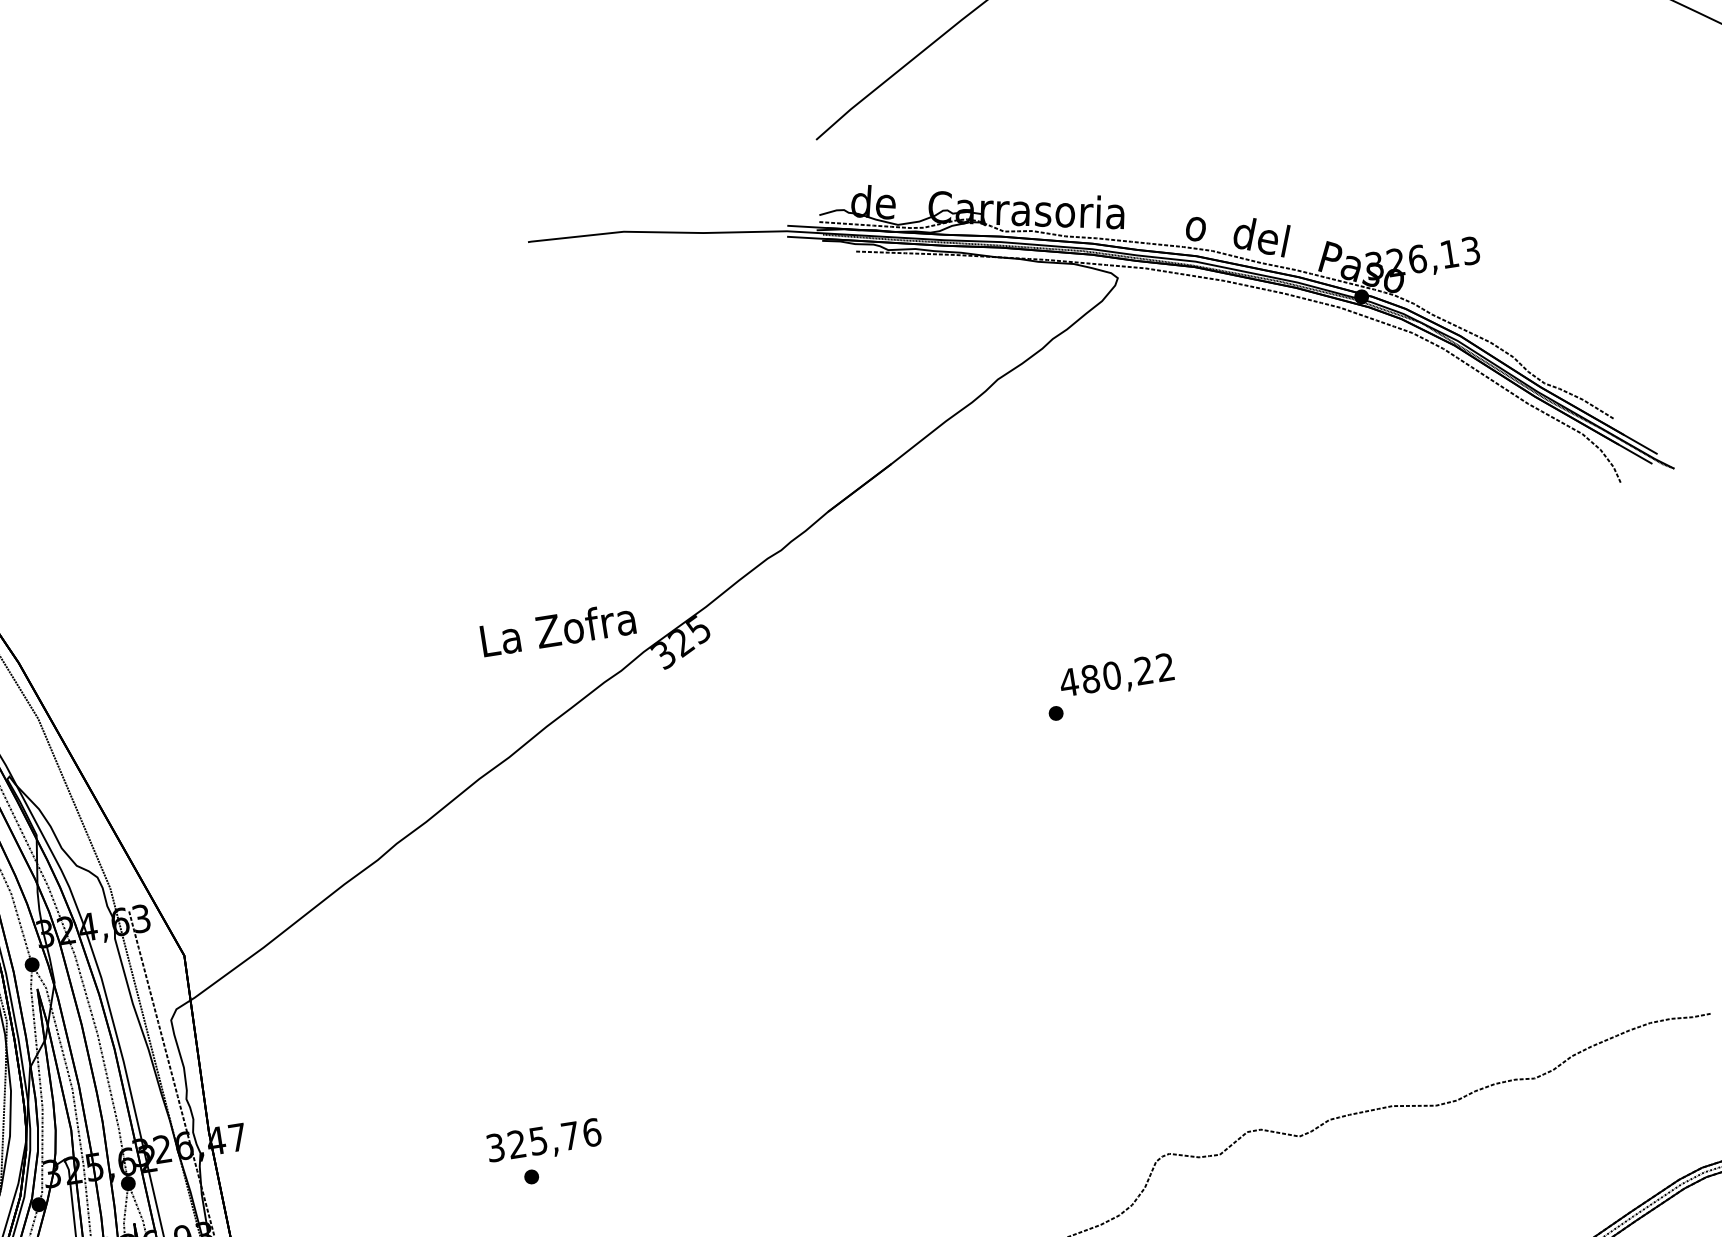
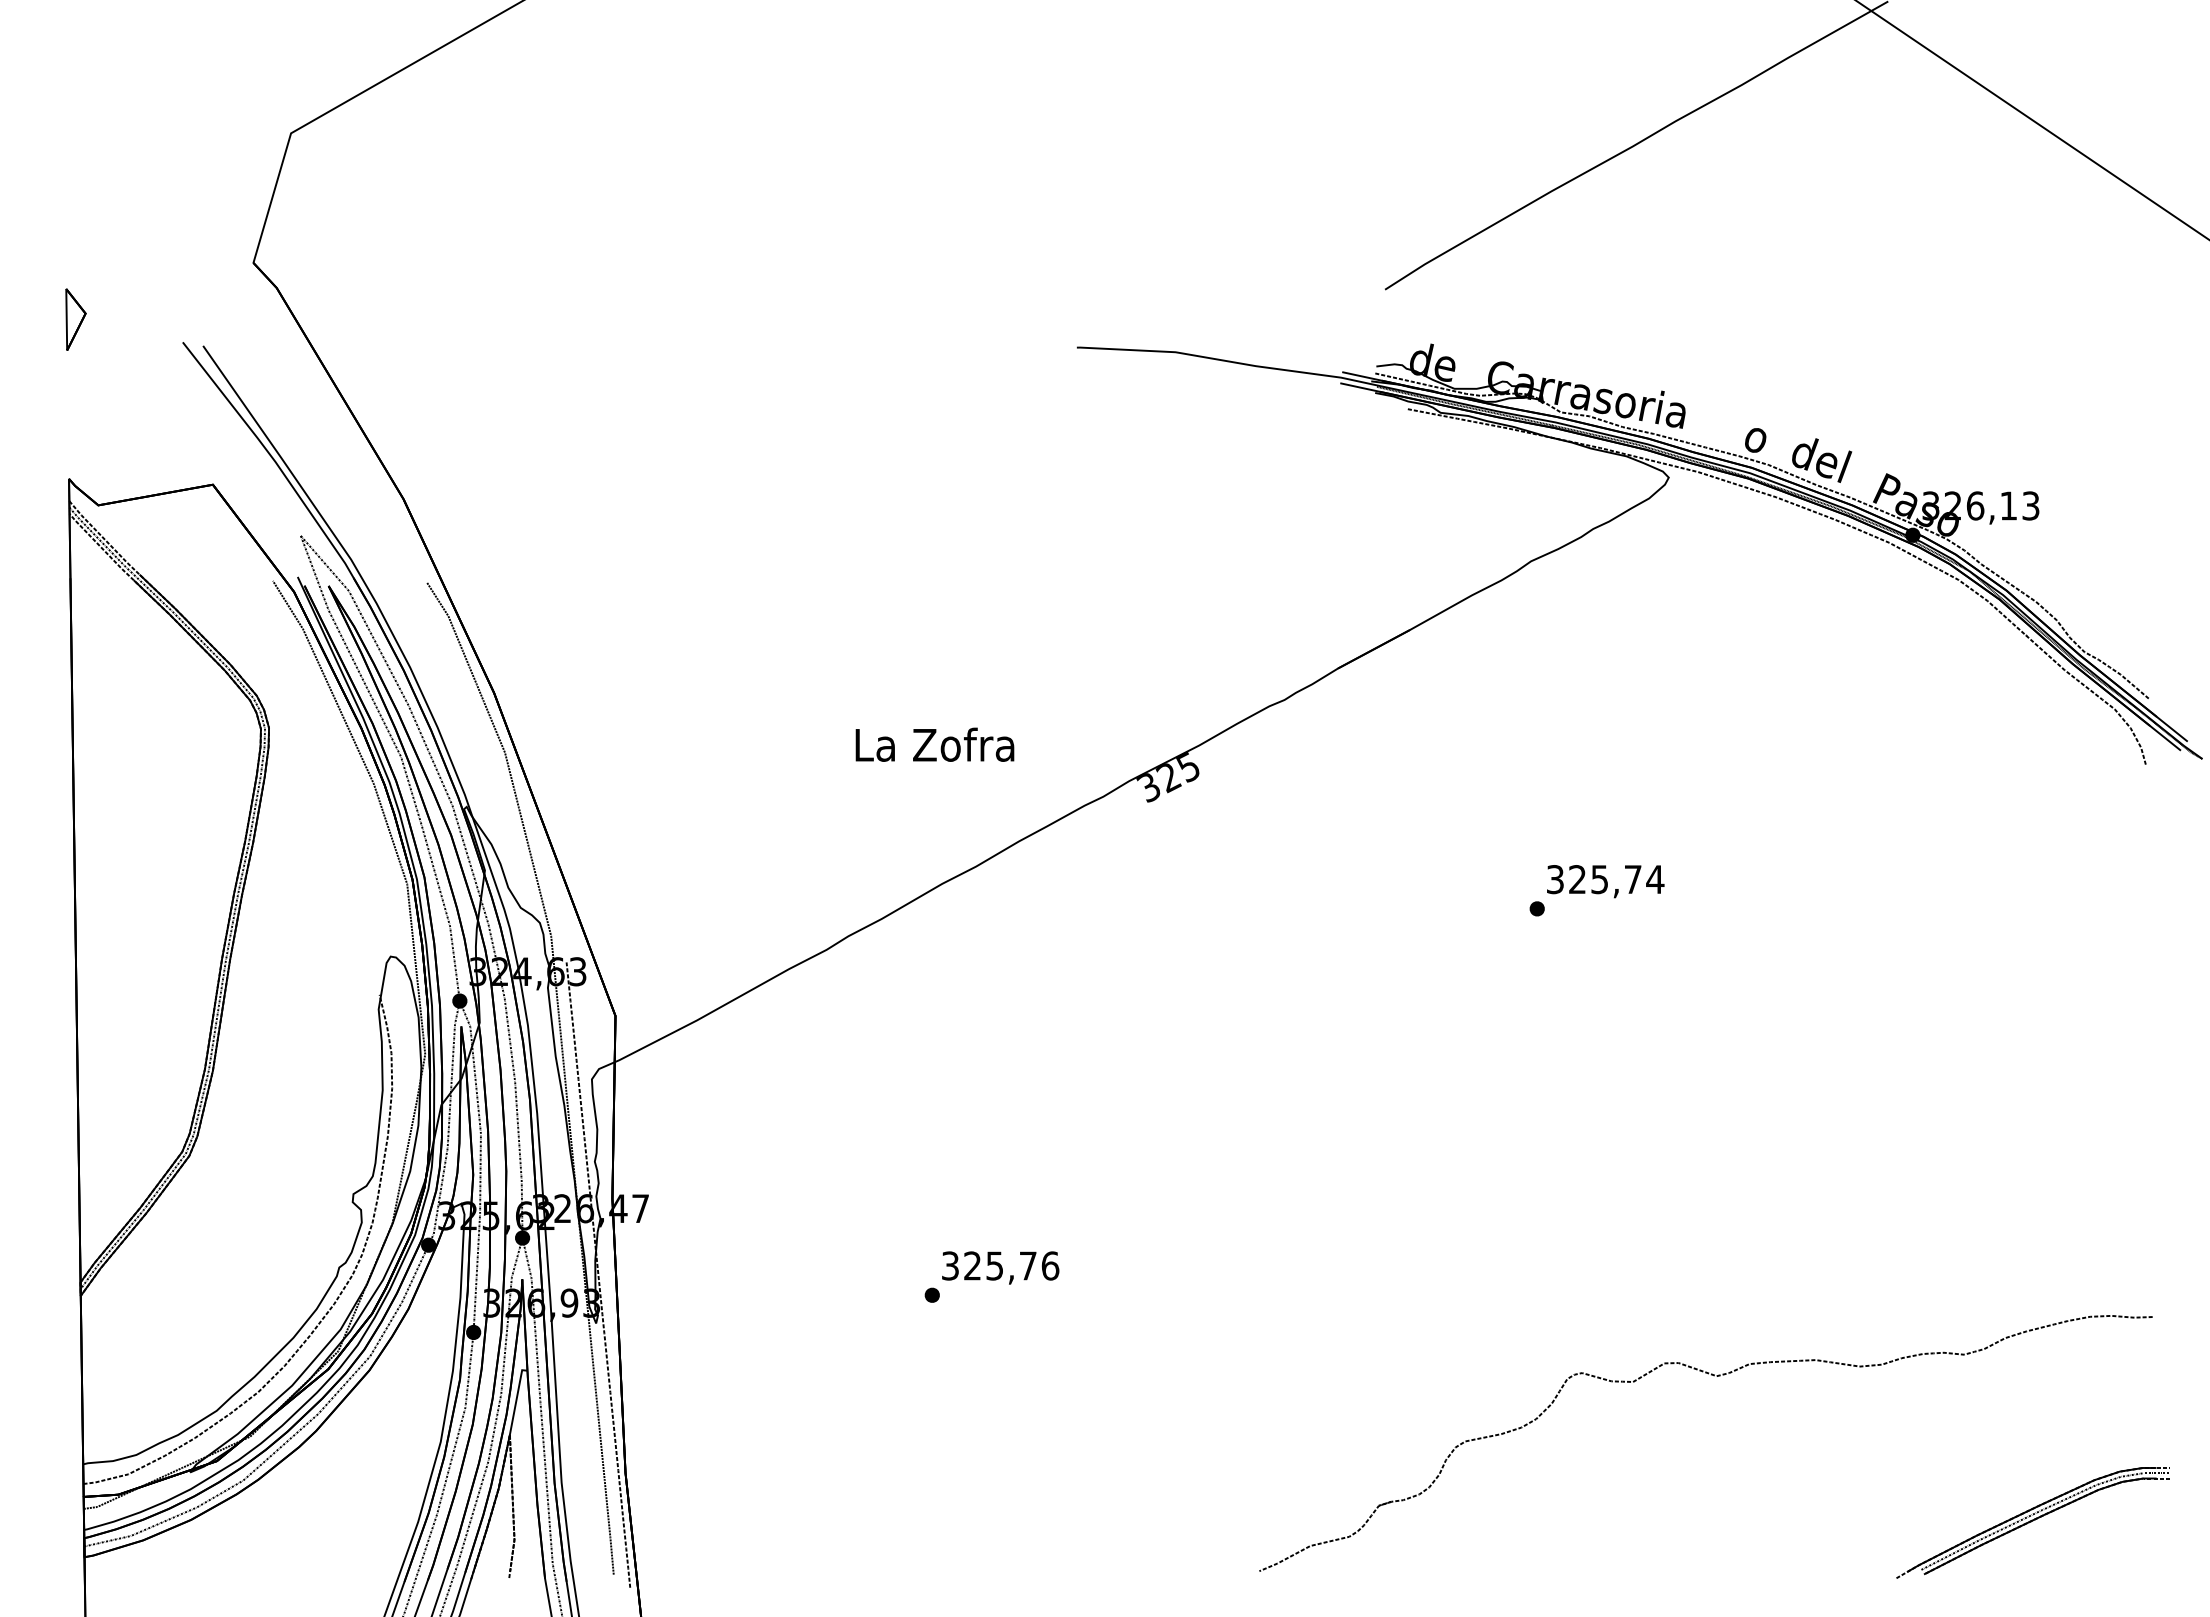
text: (557, 629) -> (934, 744), moved
text: (1117, 674) -> (1605, 879), 480,22 -> 325,74
text: (544, 1141) -> (1000, 1267), moved

